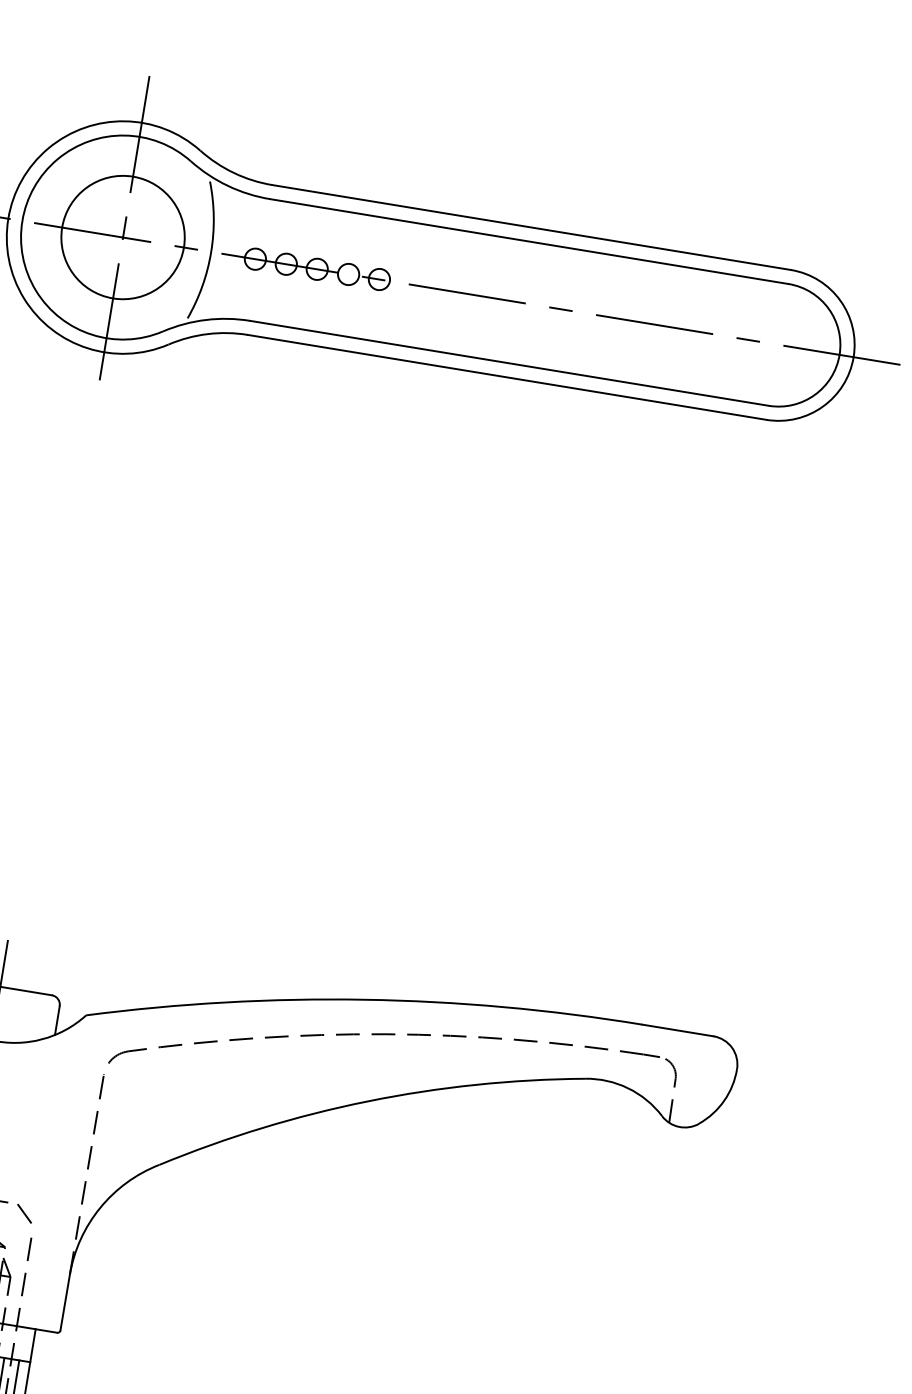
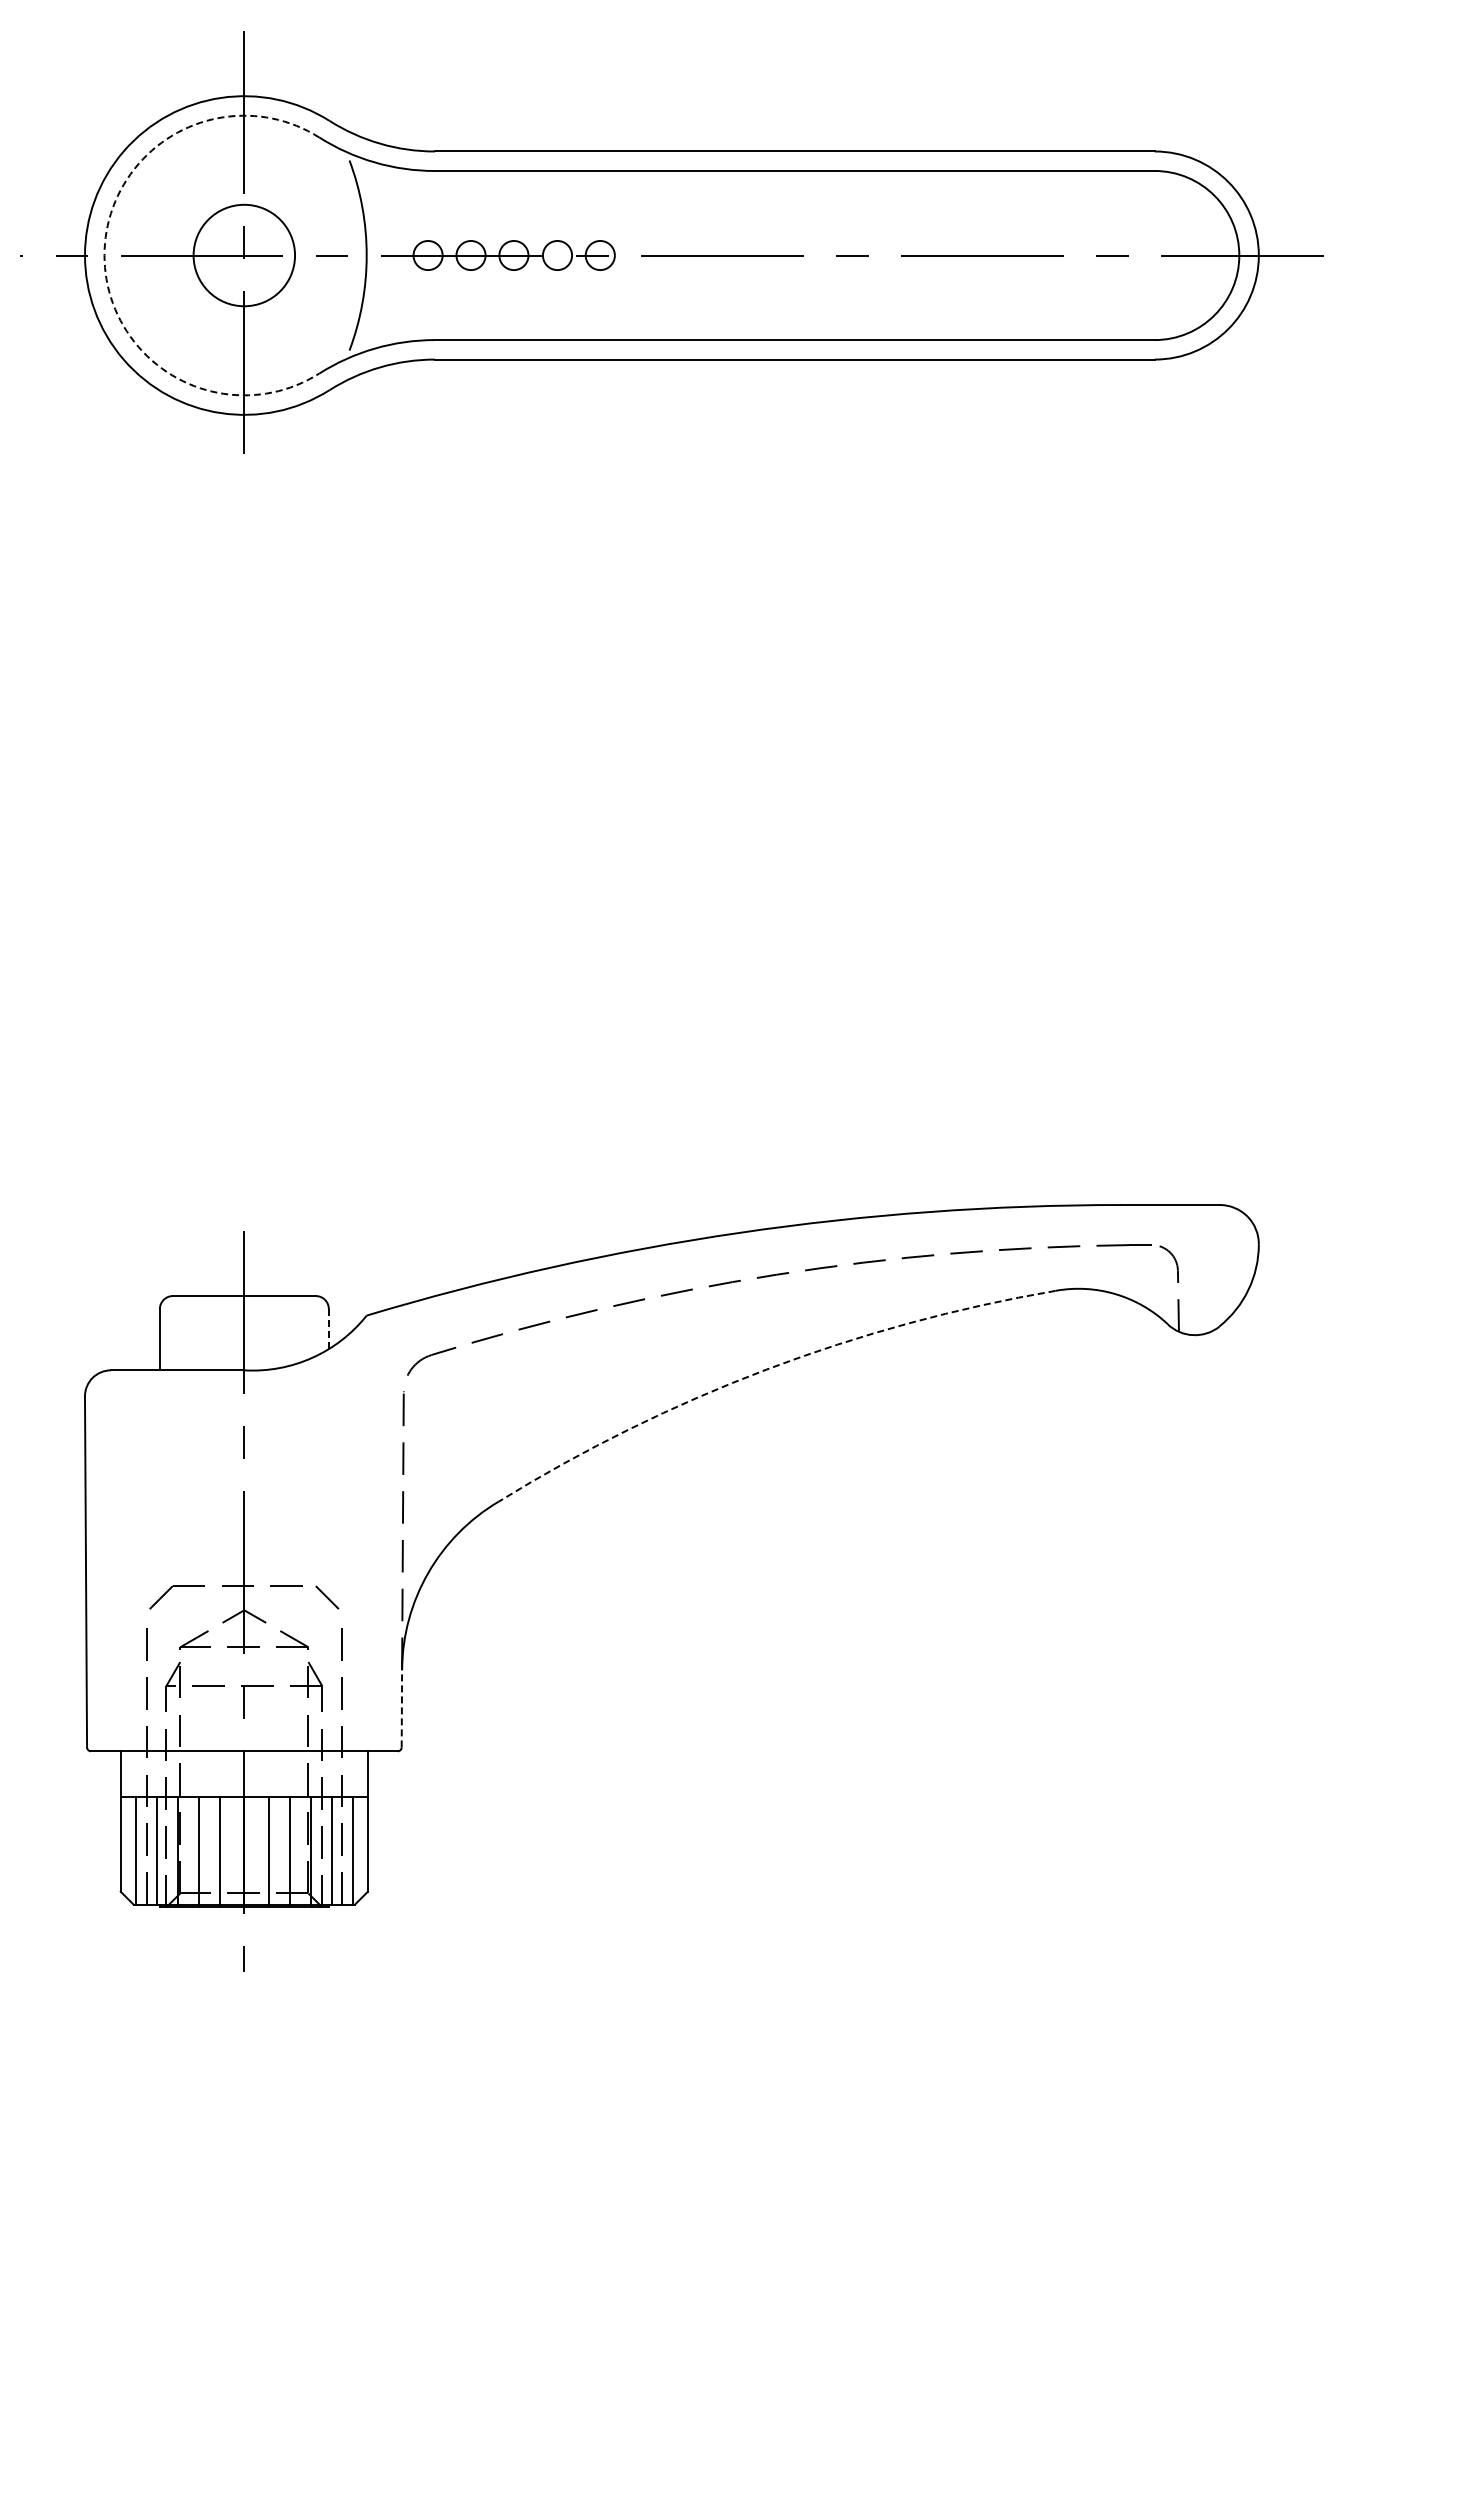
arc: (22, 221) -> (104, 255), solid -> dashed
circle: (122, 237) -> (243, 255), size x0.6
line: (57, 1020) -> (328, 1328), solid -> dashed
arc: (368, 1101) -> (767, 1369), solid -> dashed
line: (64, 1302) -> (401, 1708), solid -> dashed

